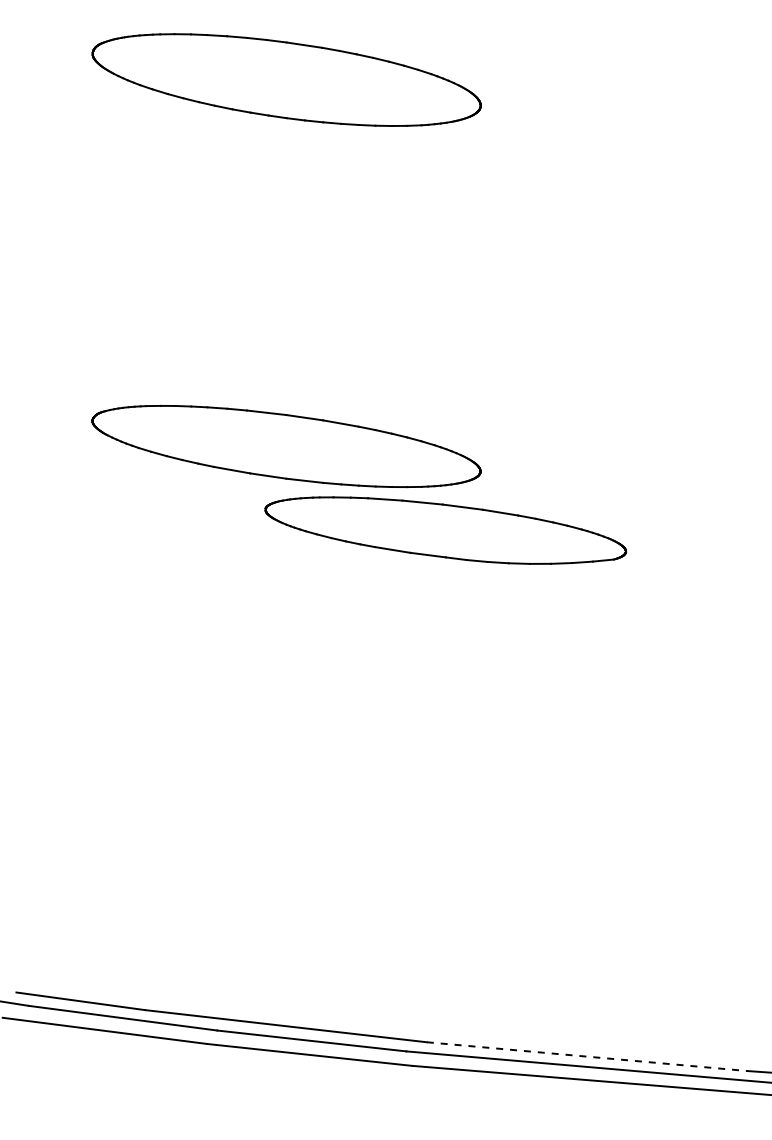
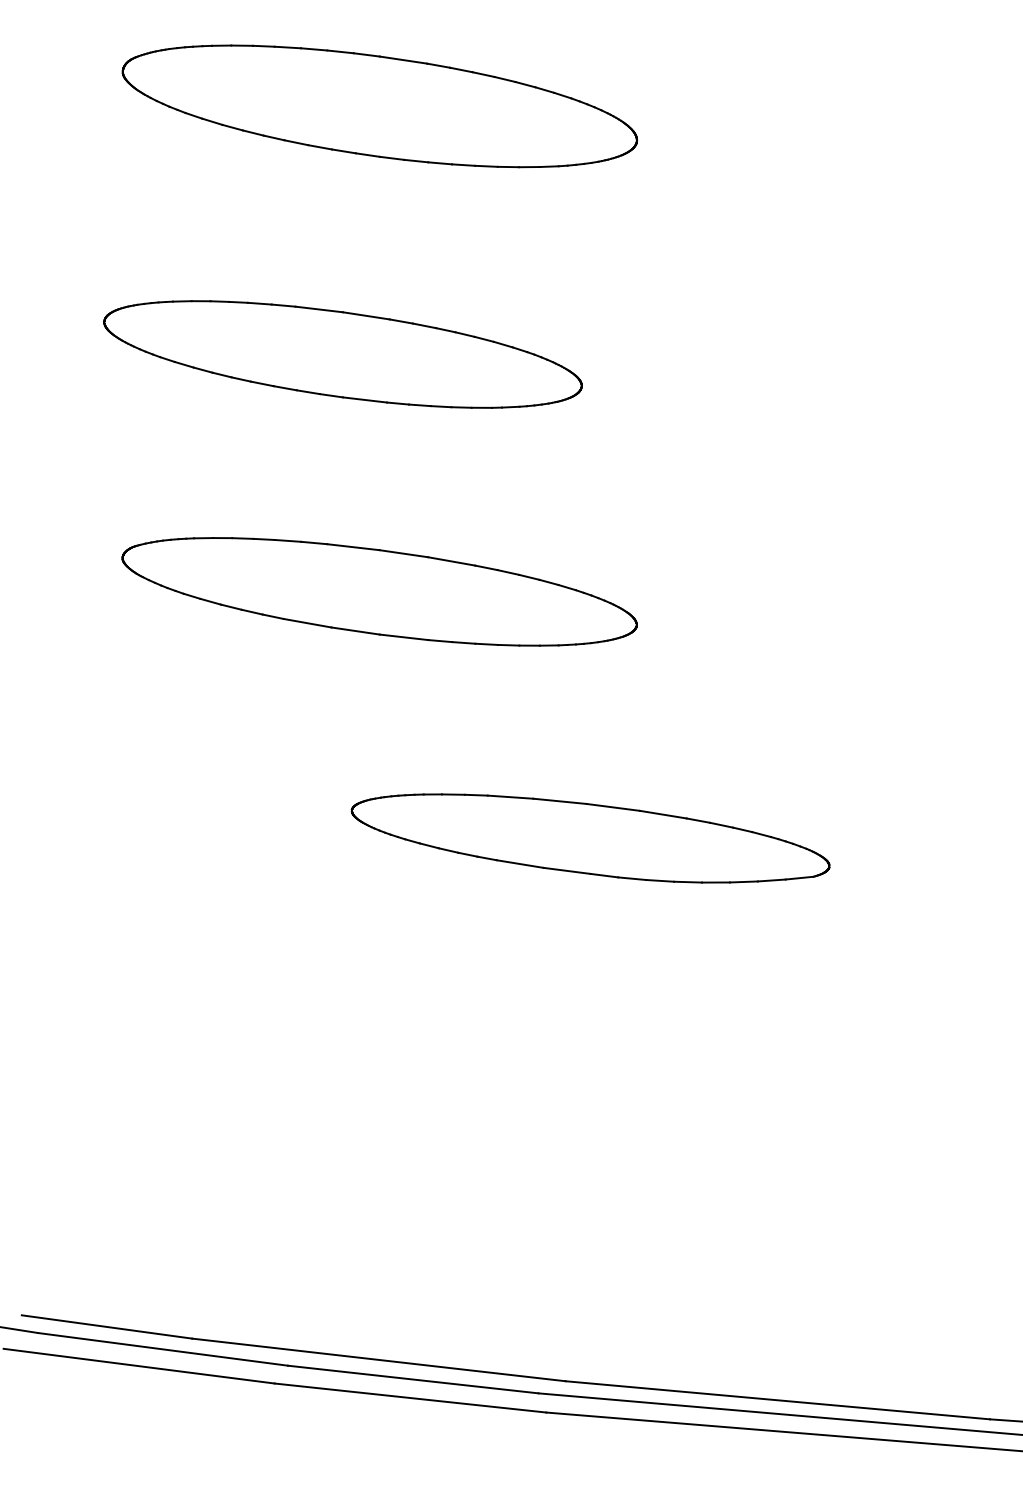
part: (258, 267) -> (342, 354), added
part: (445, 530) -> (590, 838), moved
line: (586, 1056) -> (777, 1400), dashed -> solid

